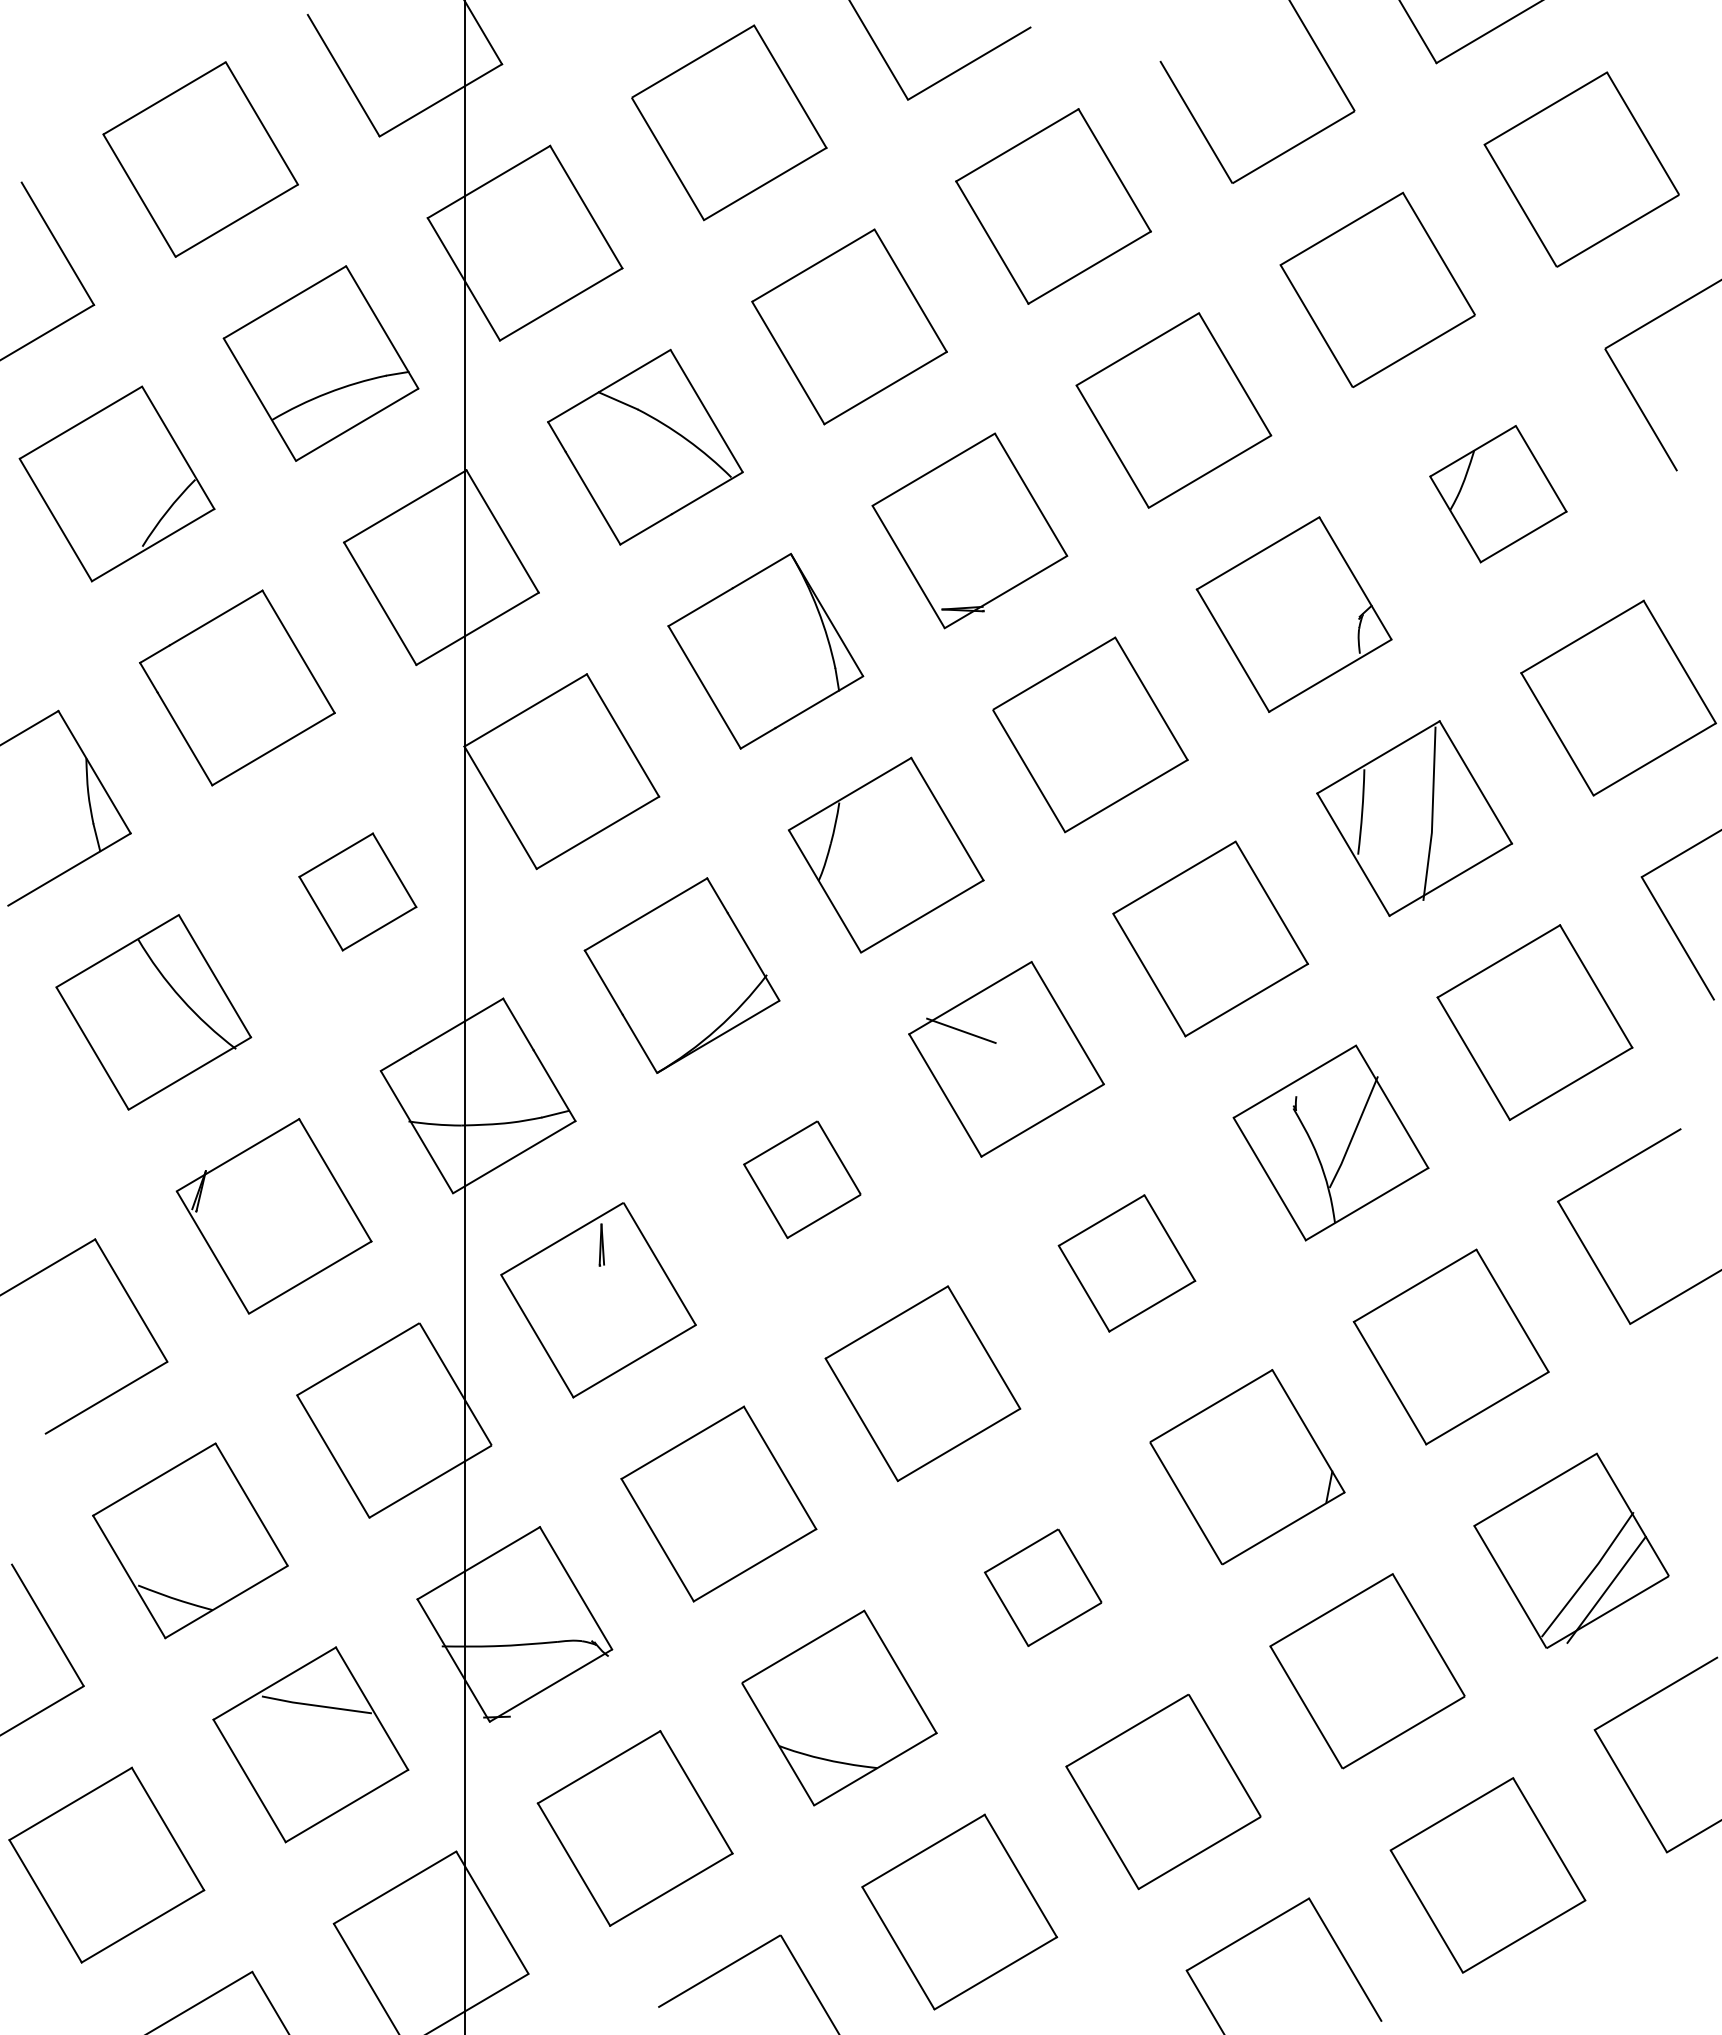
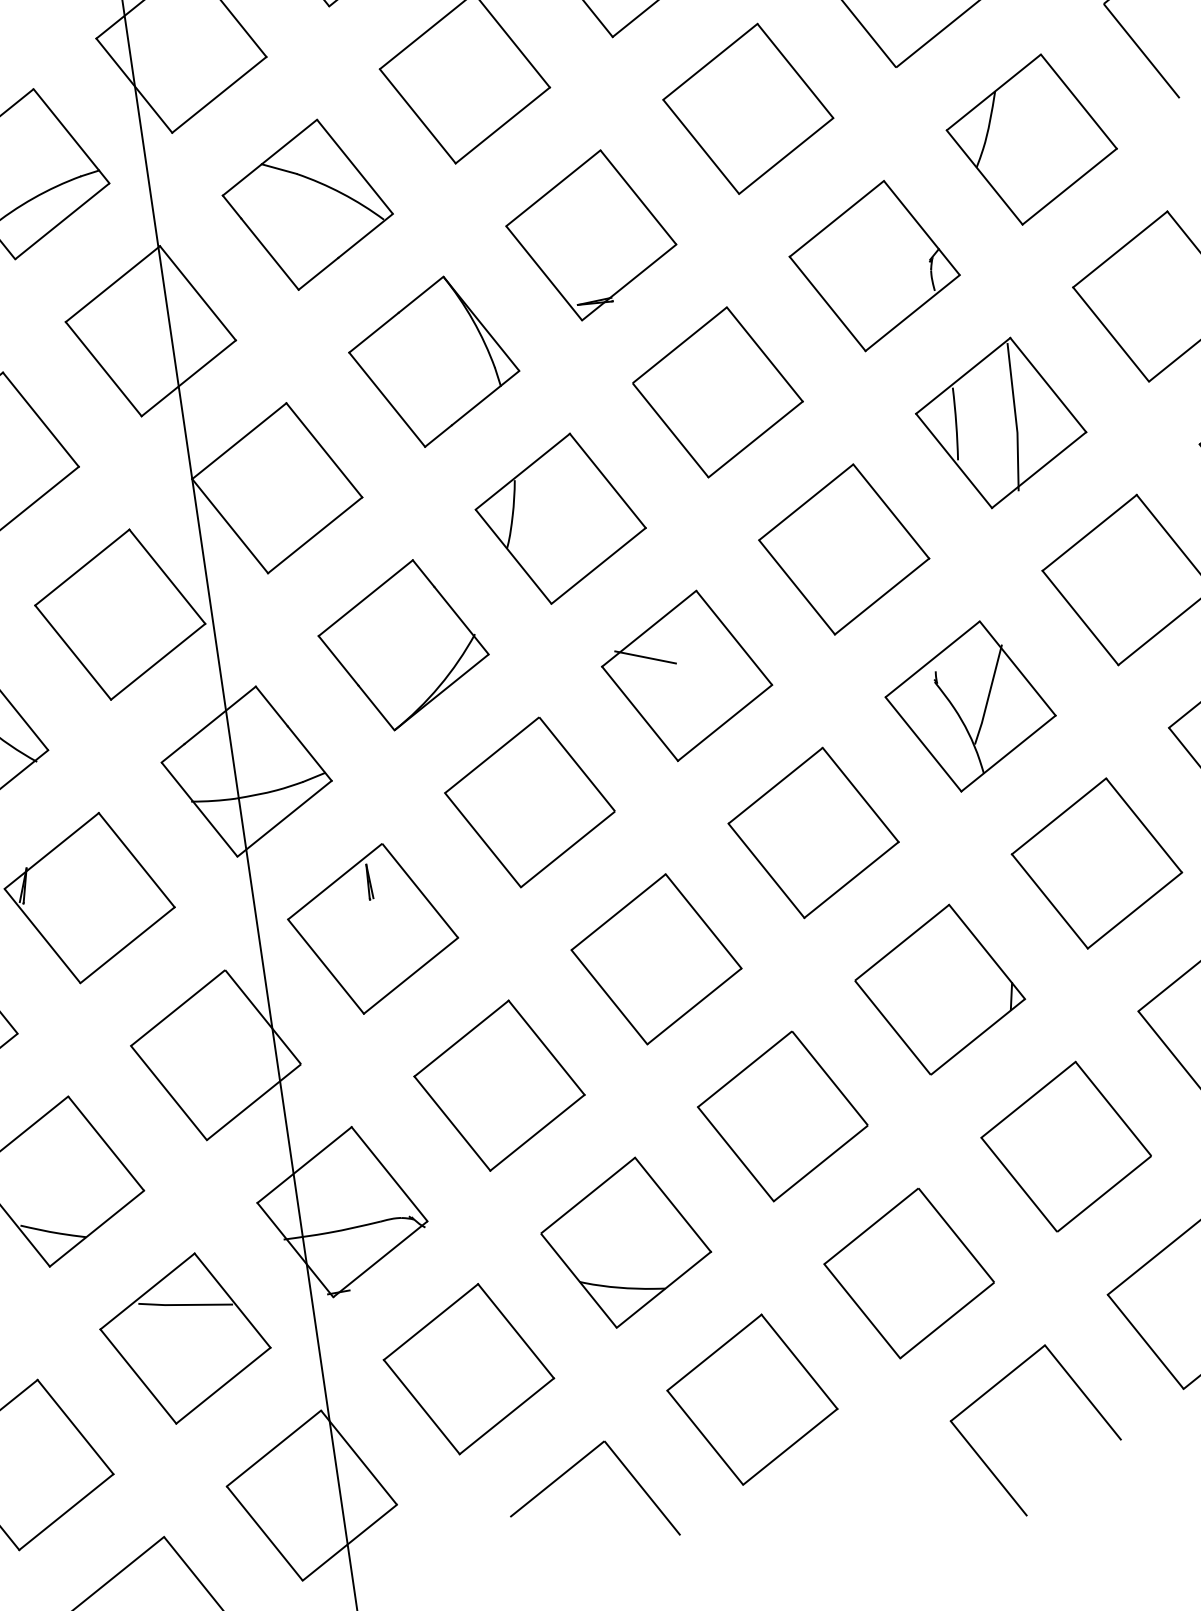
part: (1498, 493) -> (1031, 138), size x1.43
part: (357, 891) -> (119, 614), size x1.67
part: (802, 1179) -> (530, 802), size x1.67
part: (1126, 1263) -> (813, 833), size x1.43
part: (1043, 1587) -> (783, 1116), size x1.67

